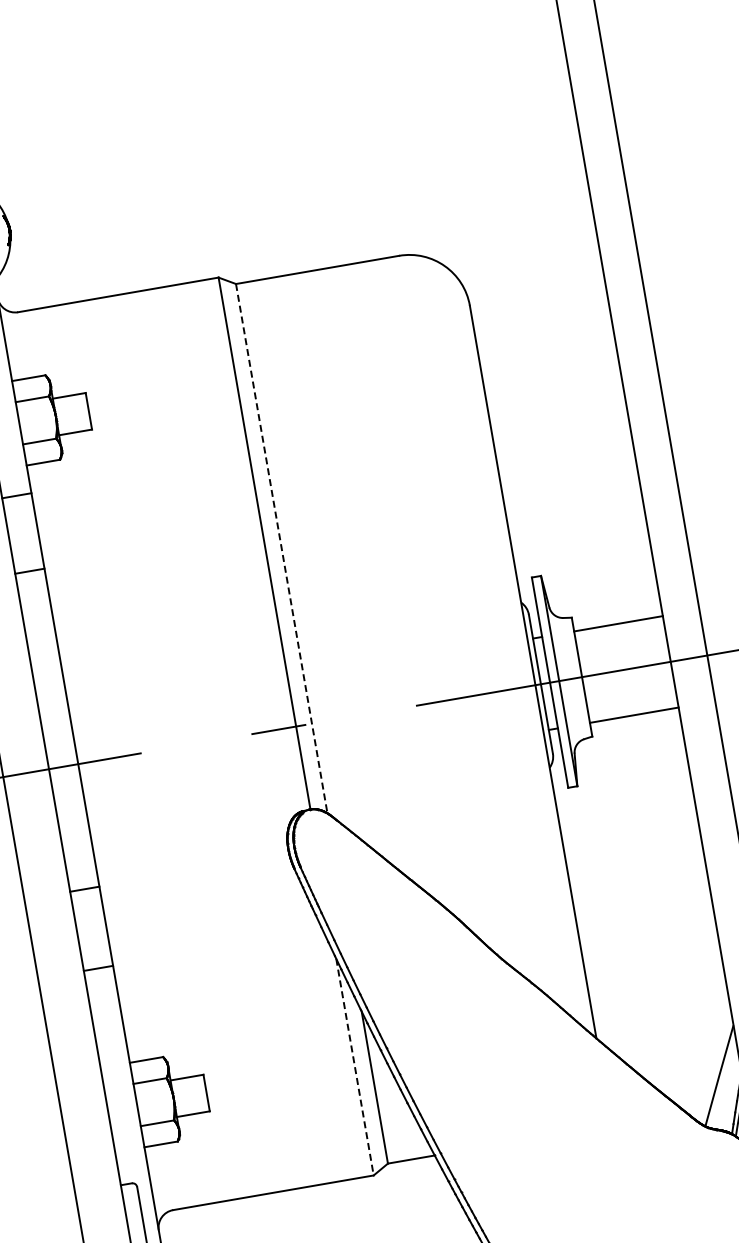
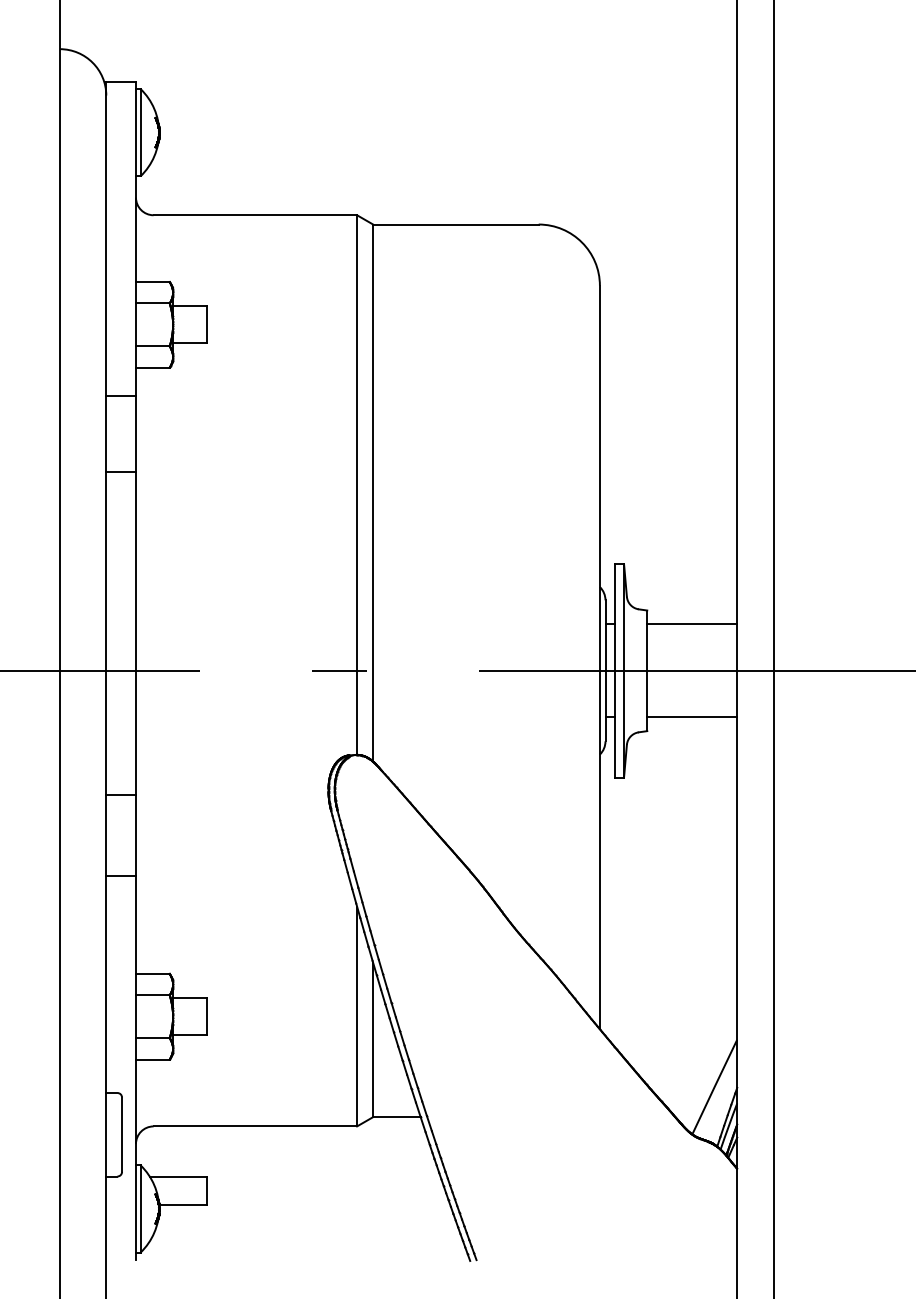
line: (282, 549) -> (373, 493), dashed -> solid
line: (355, 1067) -> (357, 1016), dashed -> solid

